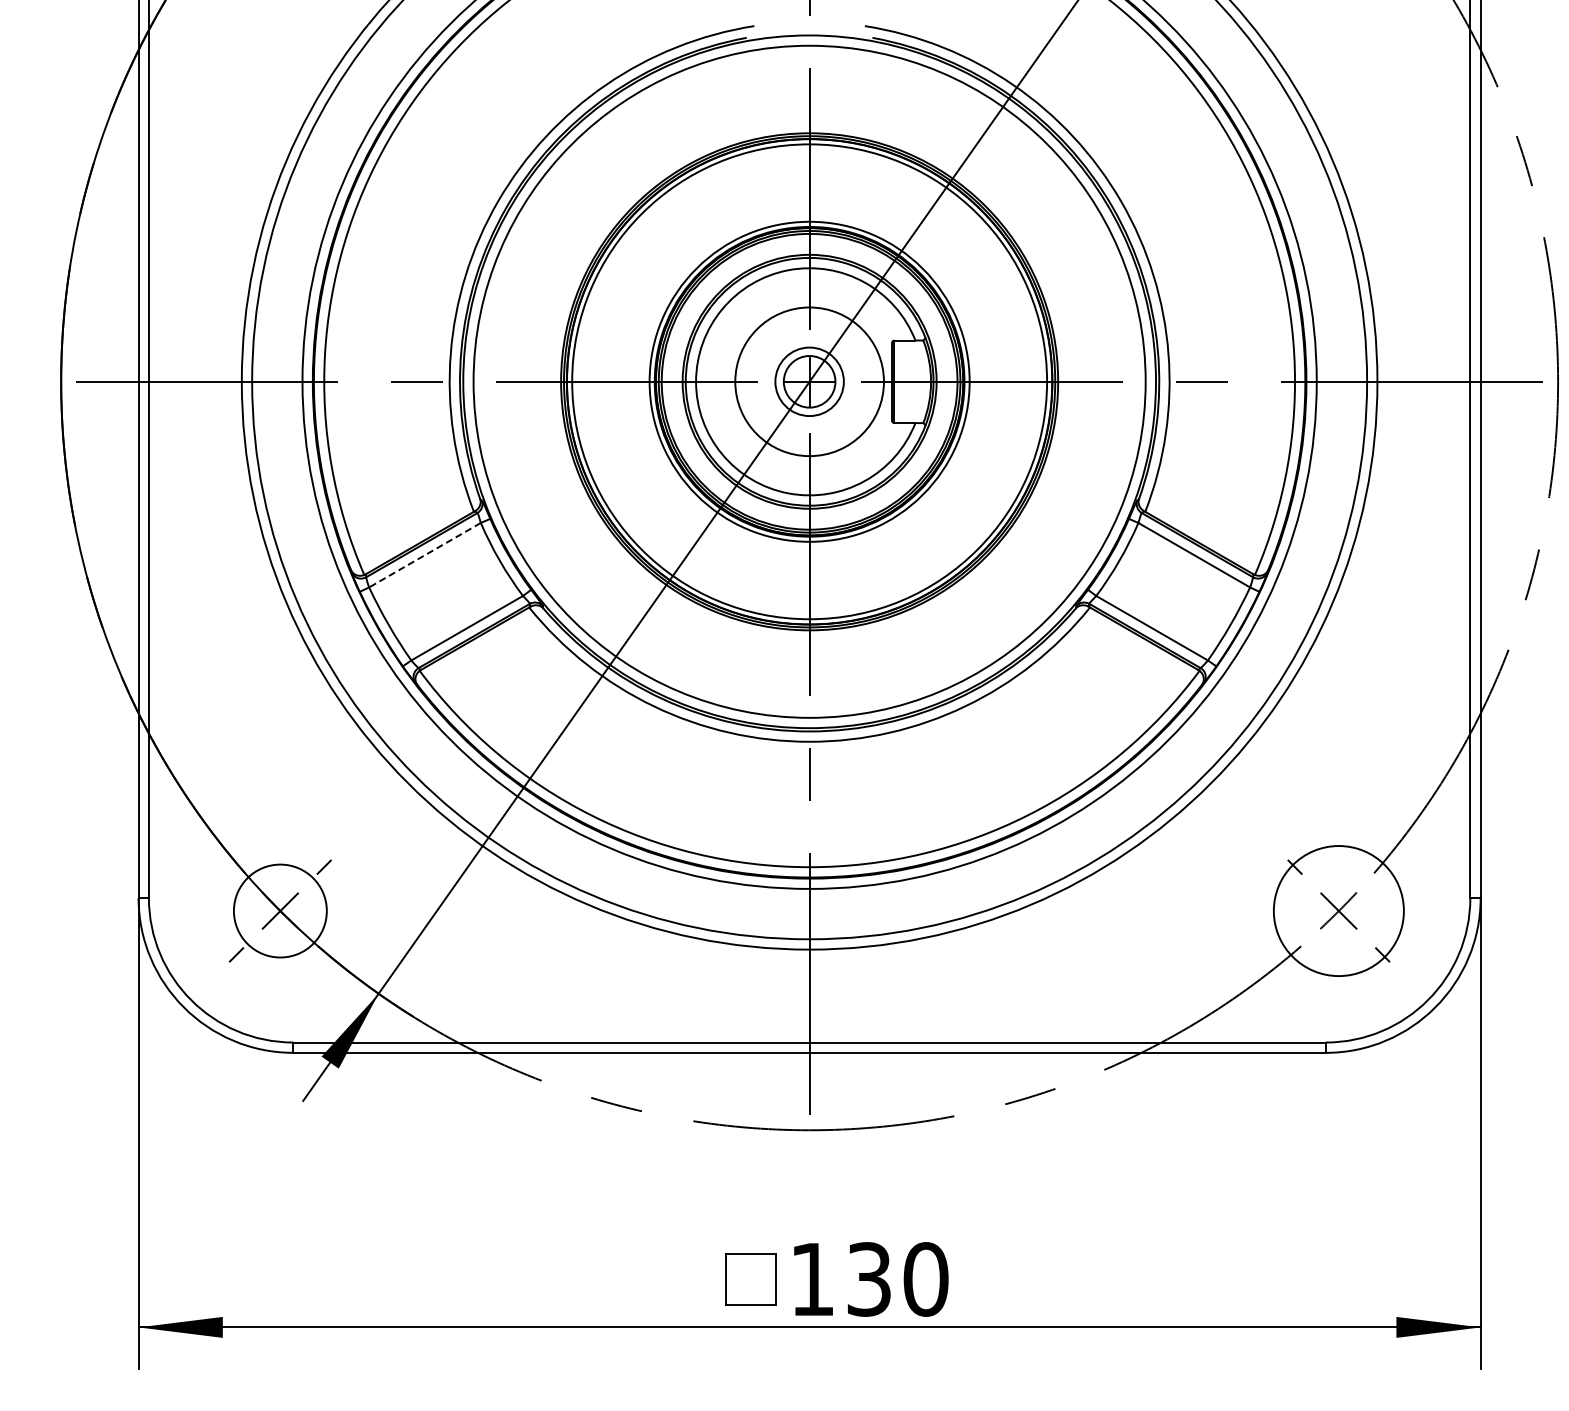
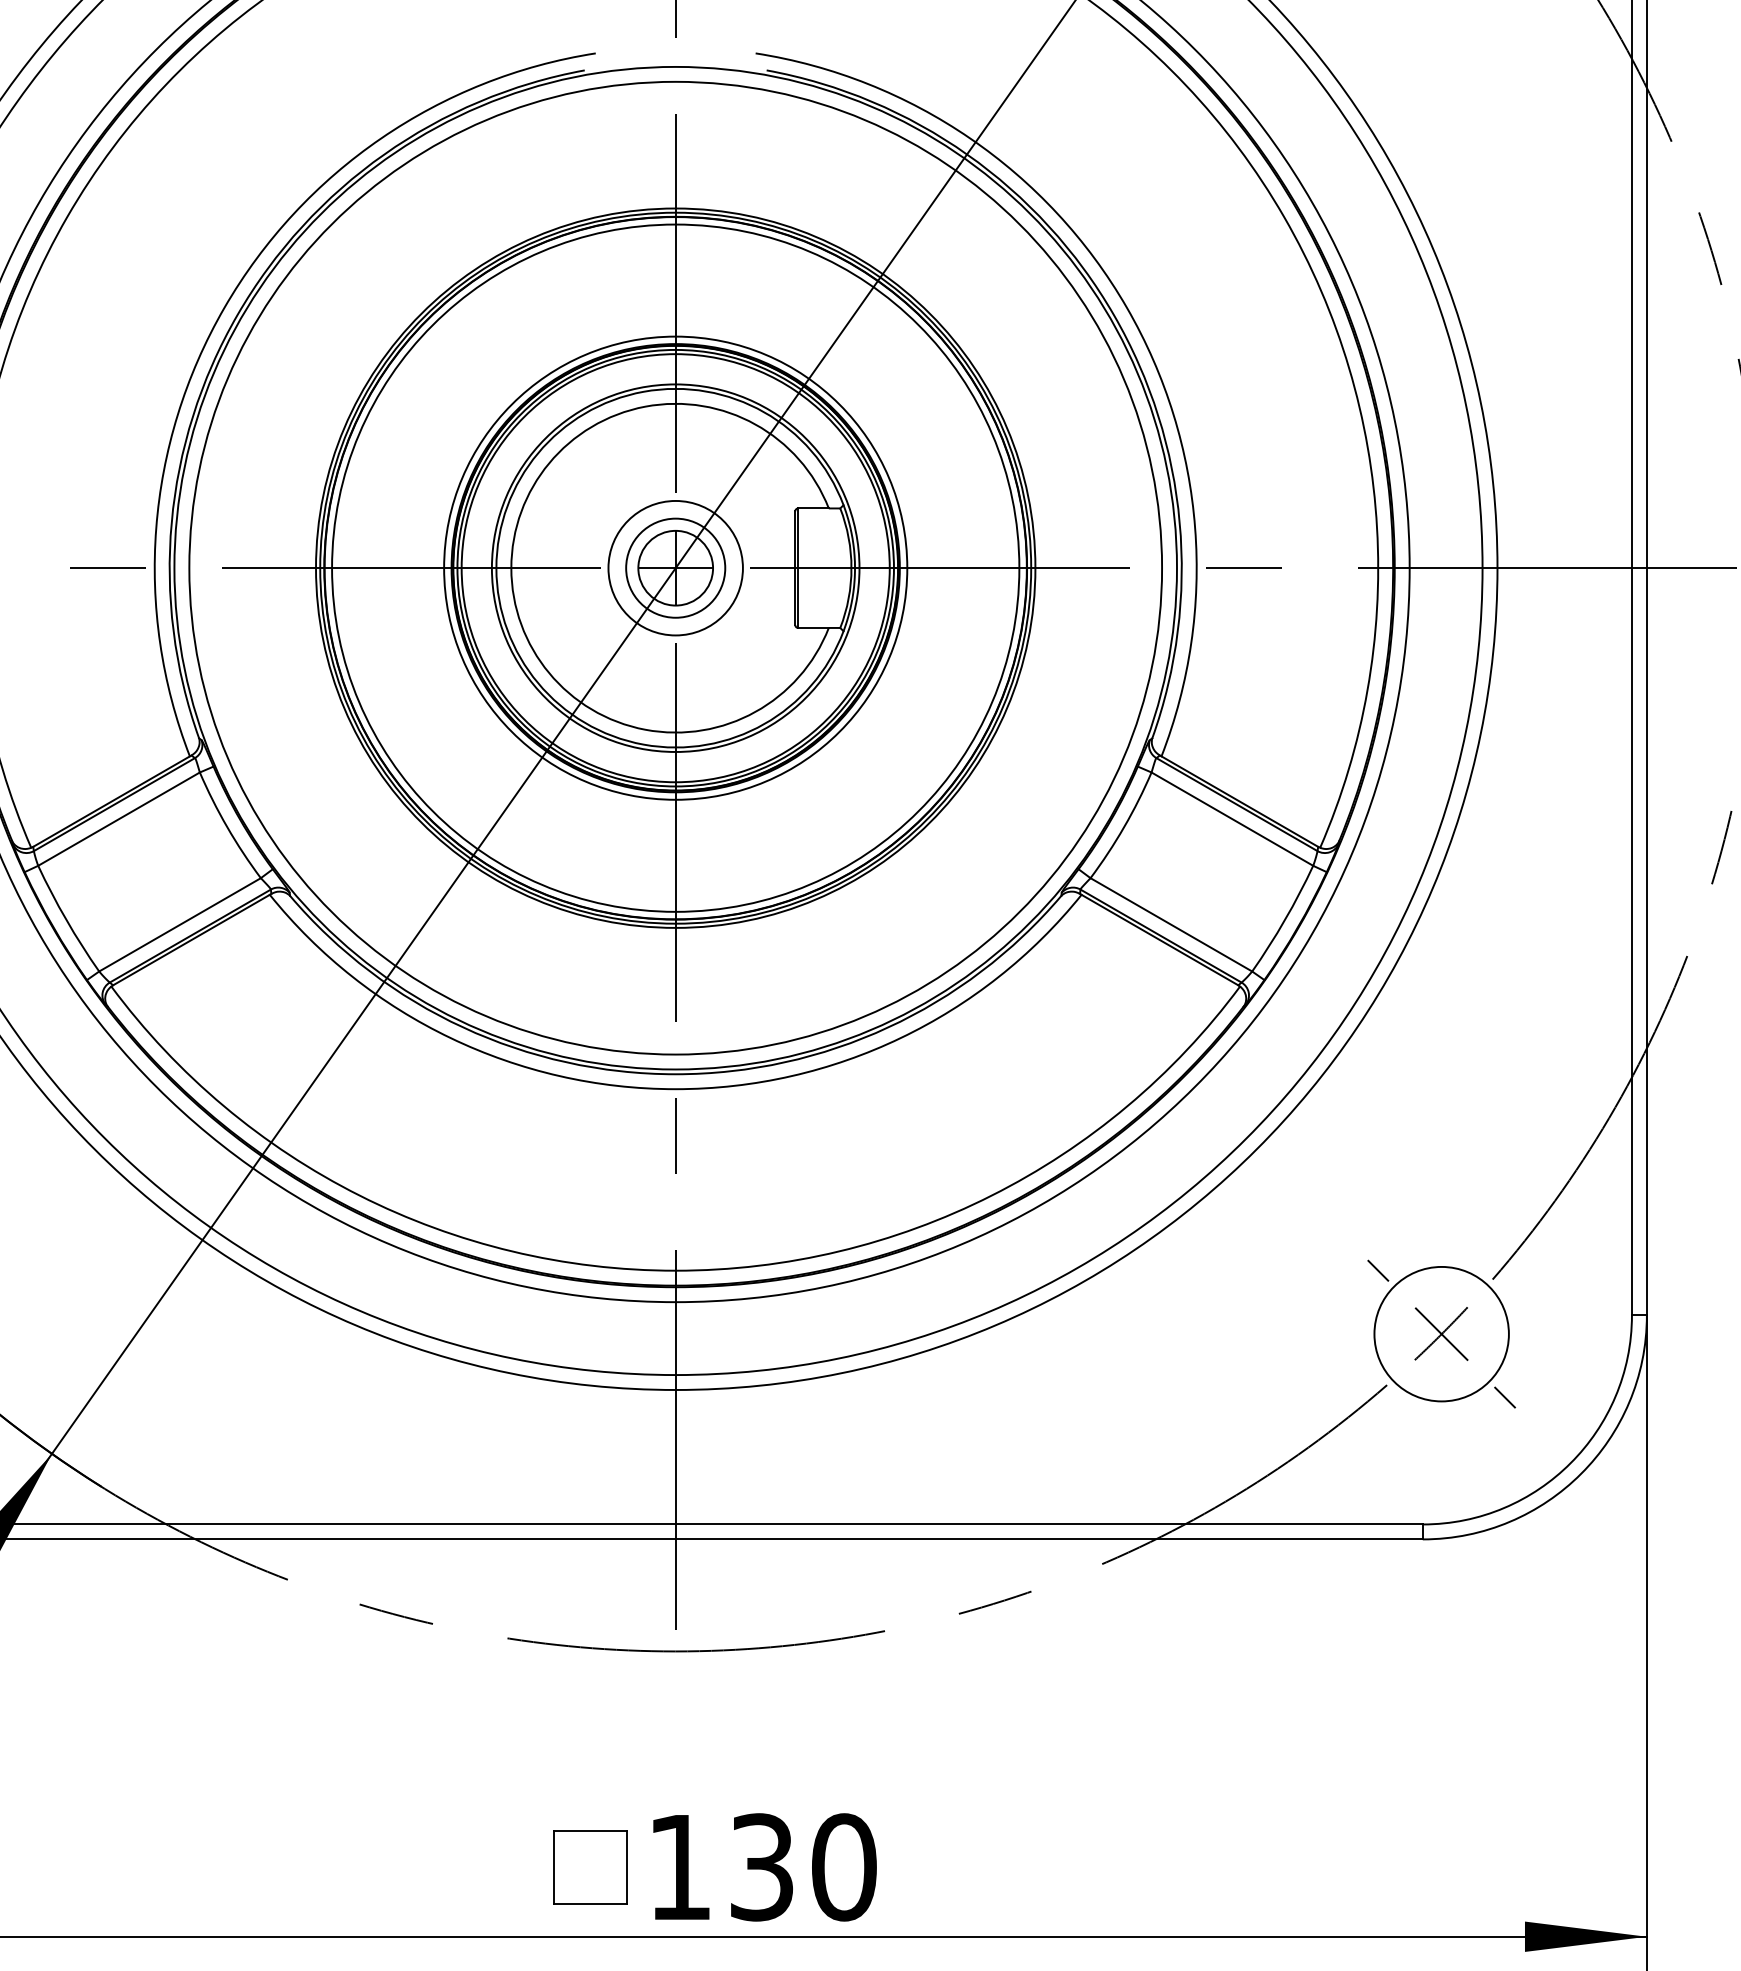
circle: (809, 381) -> (675, 567), size x0.62
line: (424, 555) -> (118, 819), dashed -> solid
circle: (1338, 910) -> (1441, 1333), size x0.71

